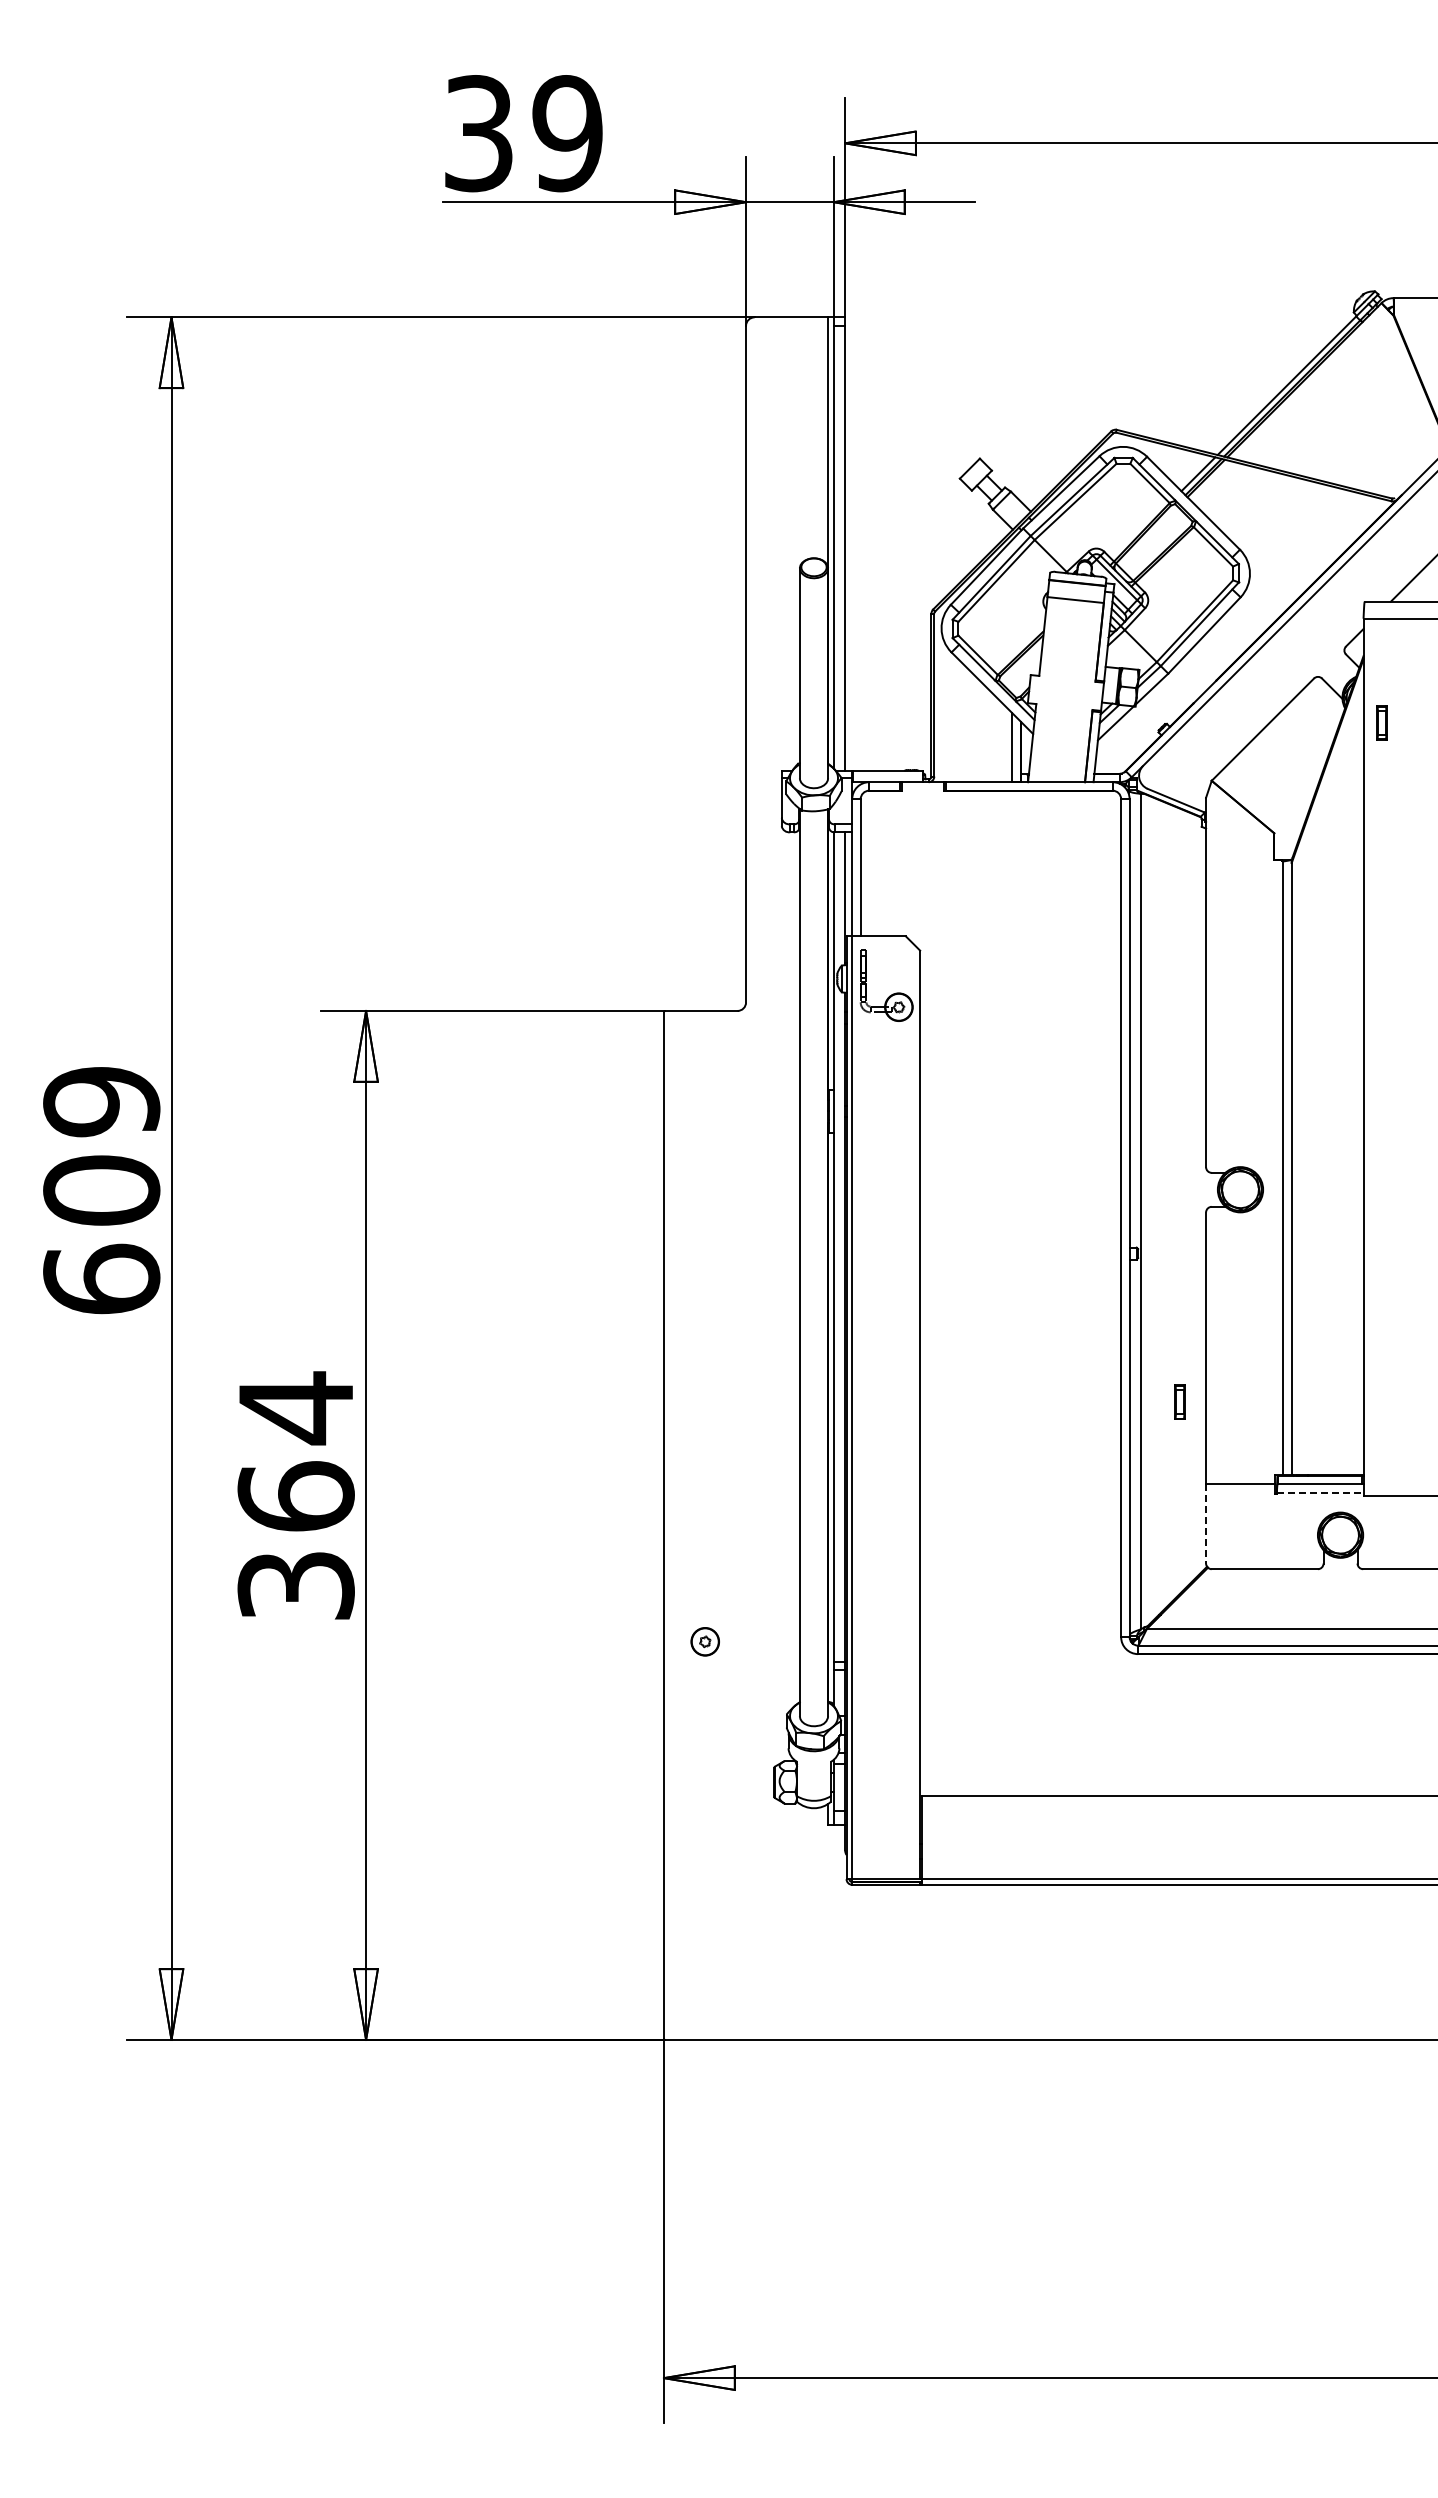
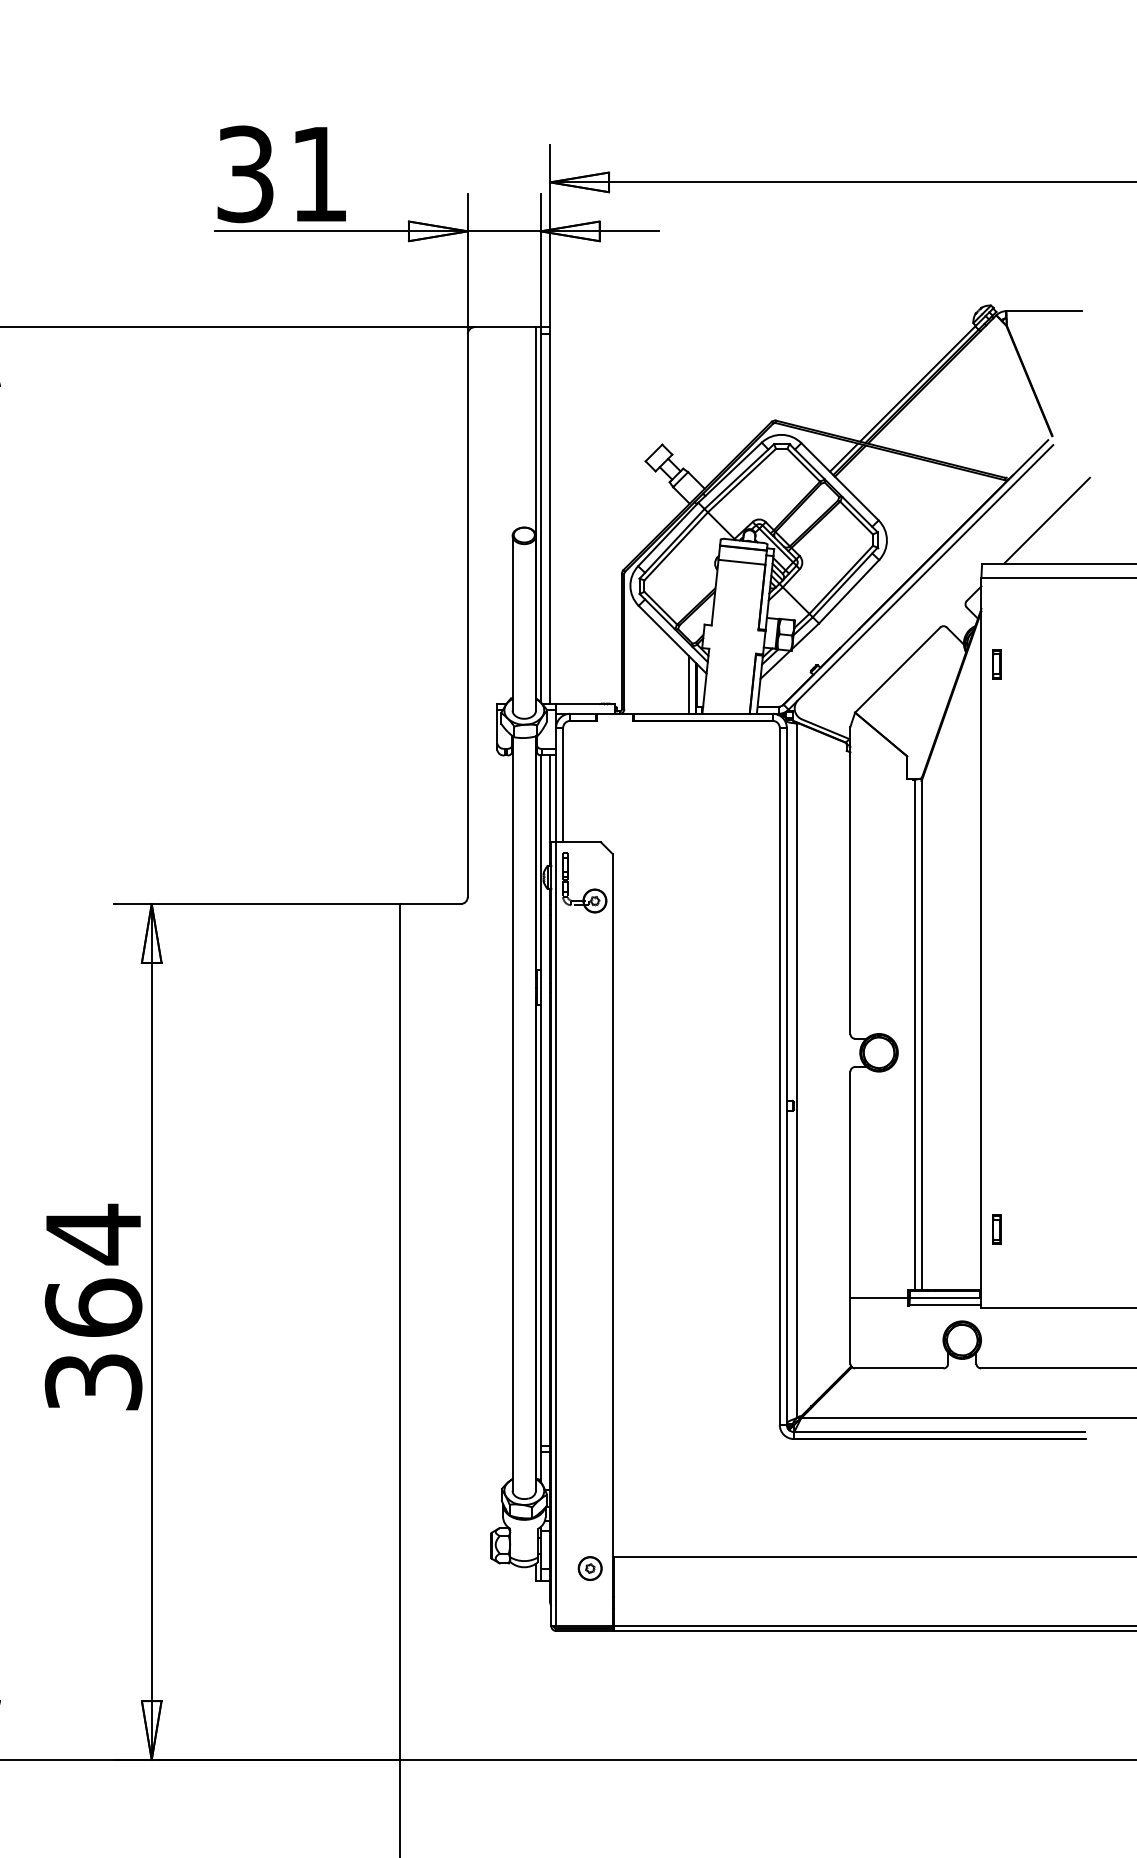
text: (567, 133) -> (319, 174), 39 -> 31
part: (1179, 1401) -> (996, 1228), moved
line: (1320, 1492) -> (945, 1304), dashed -> solid
line: (1206, 1523) -> (850, 1330), dashed -> solid
part: (704, 1641) -> (589, 1568), moved

